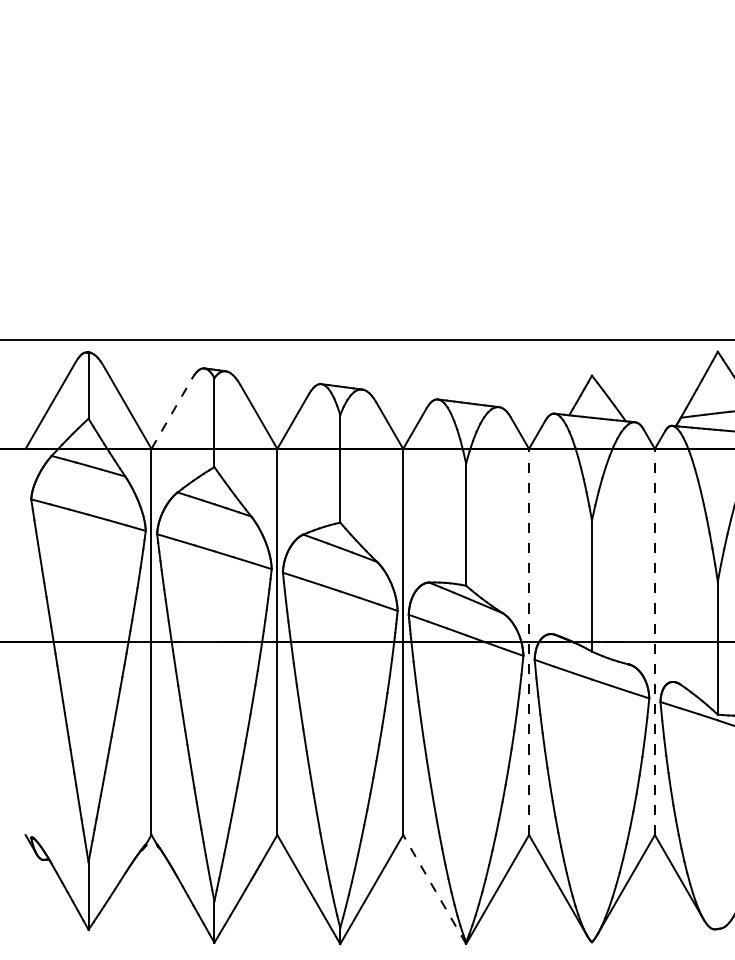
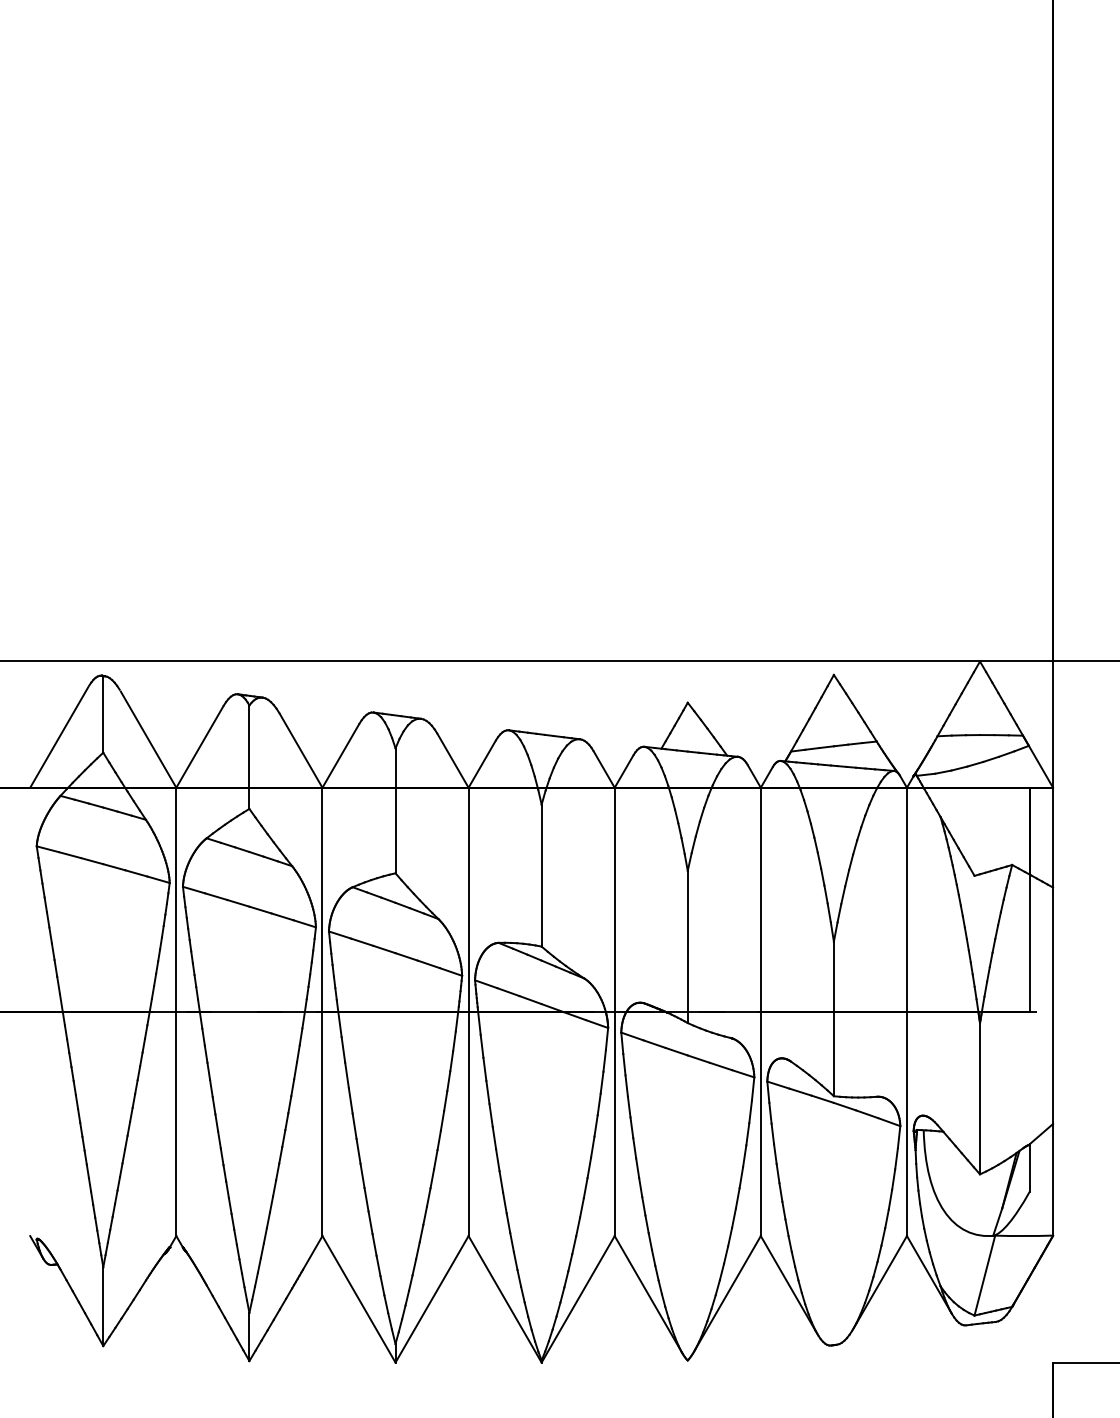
line: (172, 413) -> (200, 746), dashed -> solid
line: (528, 641) -> (614, 1011), dashed -> solid
line: (654, 641) -> (760, 1011), dashed -> solid
line: (434, 888) -> (504, 1298), dashed -> solid

